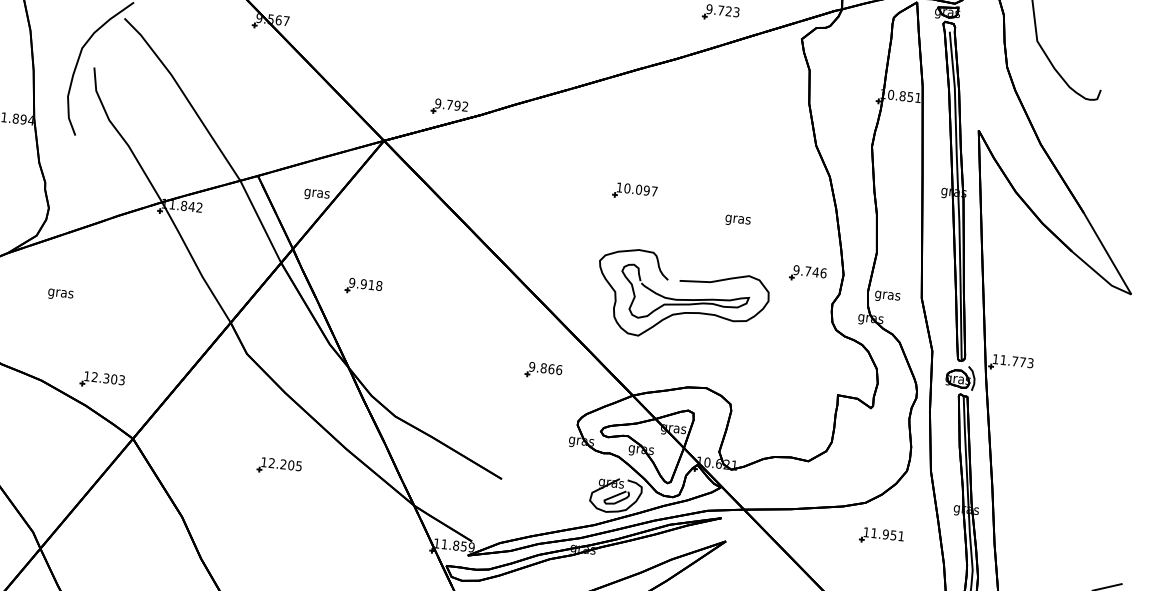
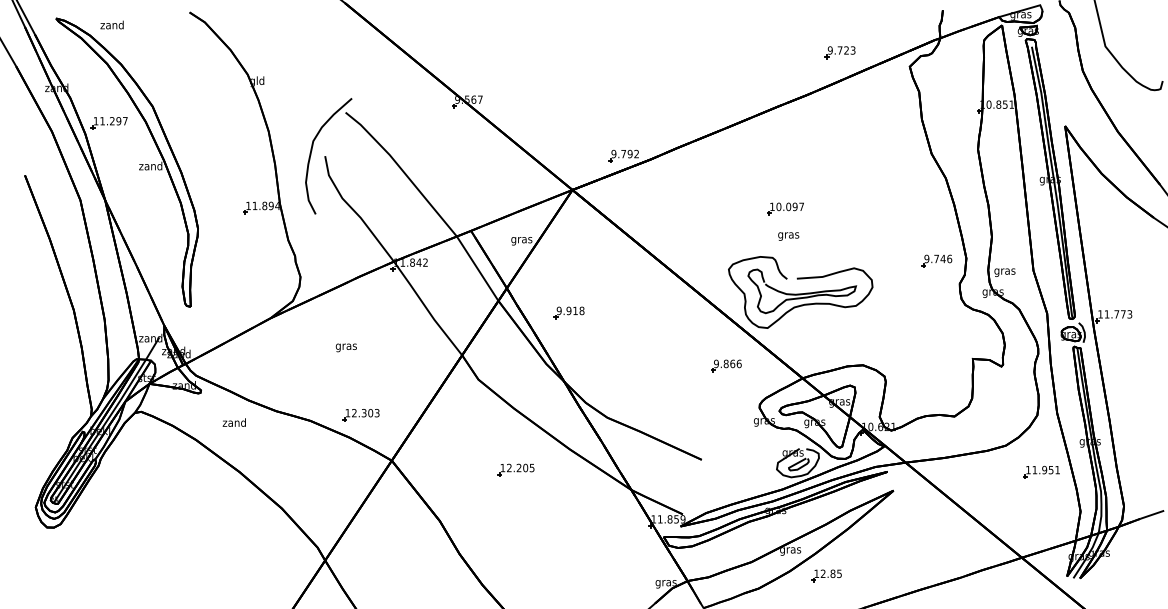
text: (737, 220) -> (788, 236), moved
text: (59, 294) -> (345, 347), moved
part: (682, 297) -> (800, 292), moved
part: (881, 535) -> (1041, 471), moved

